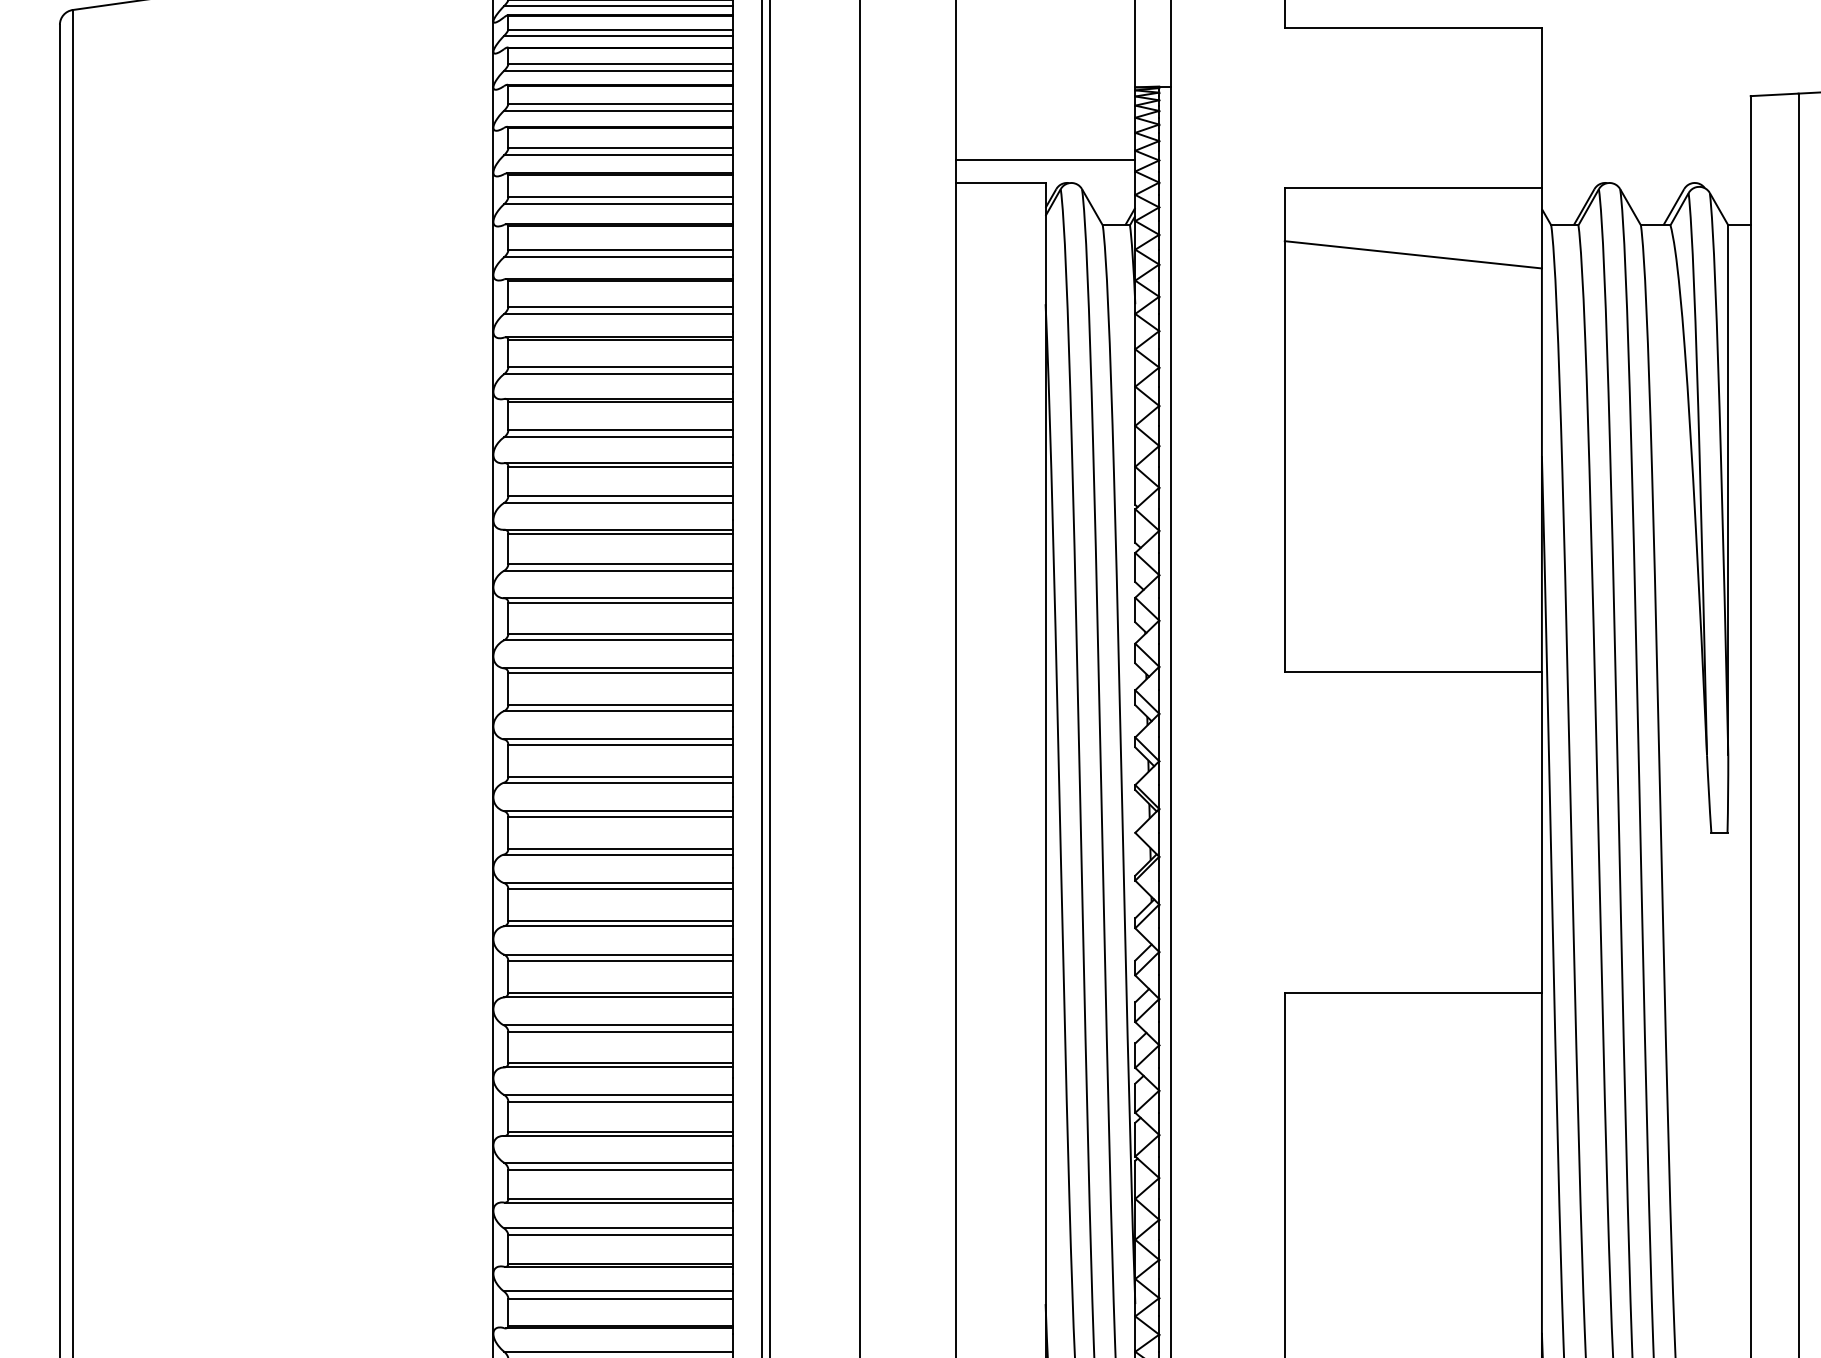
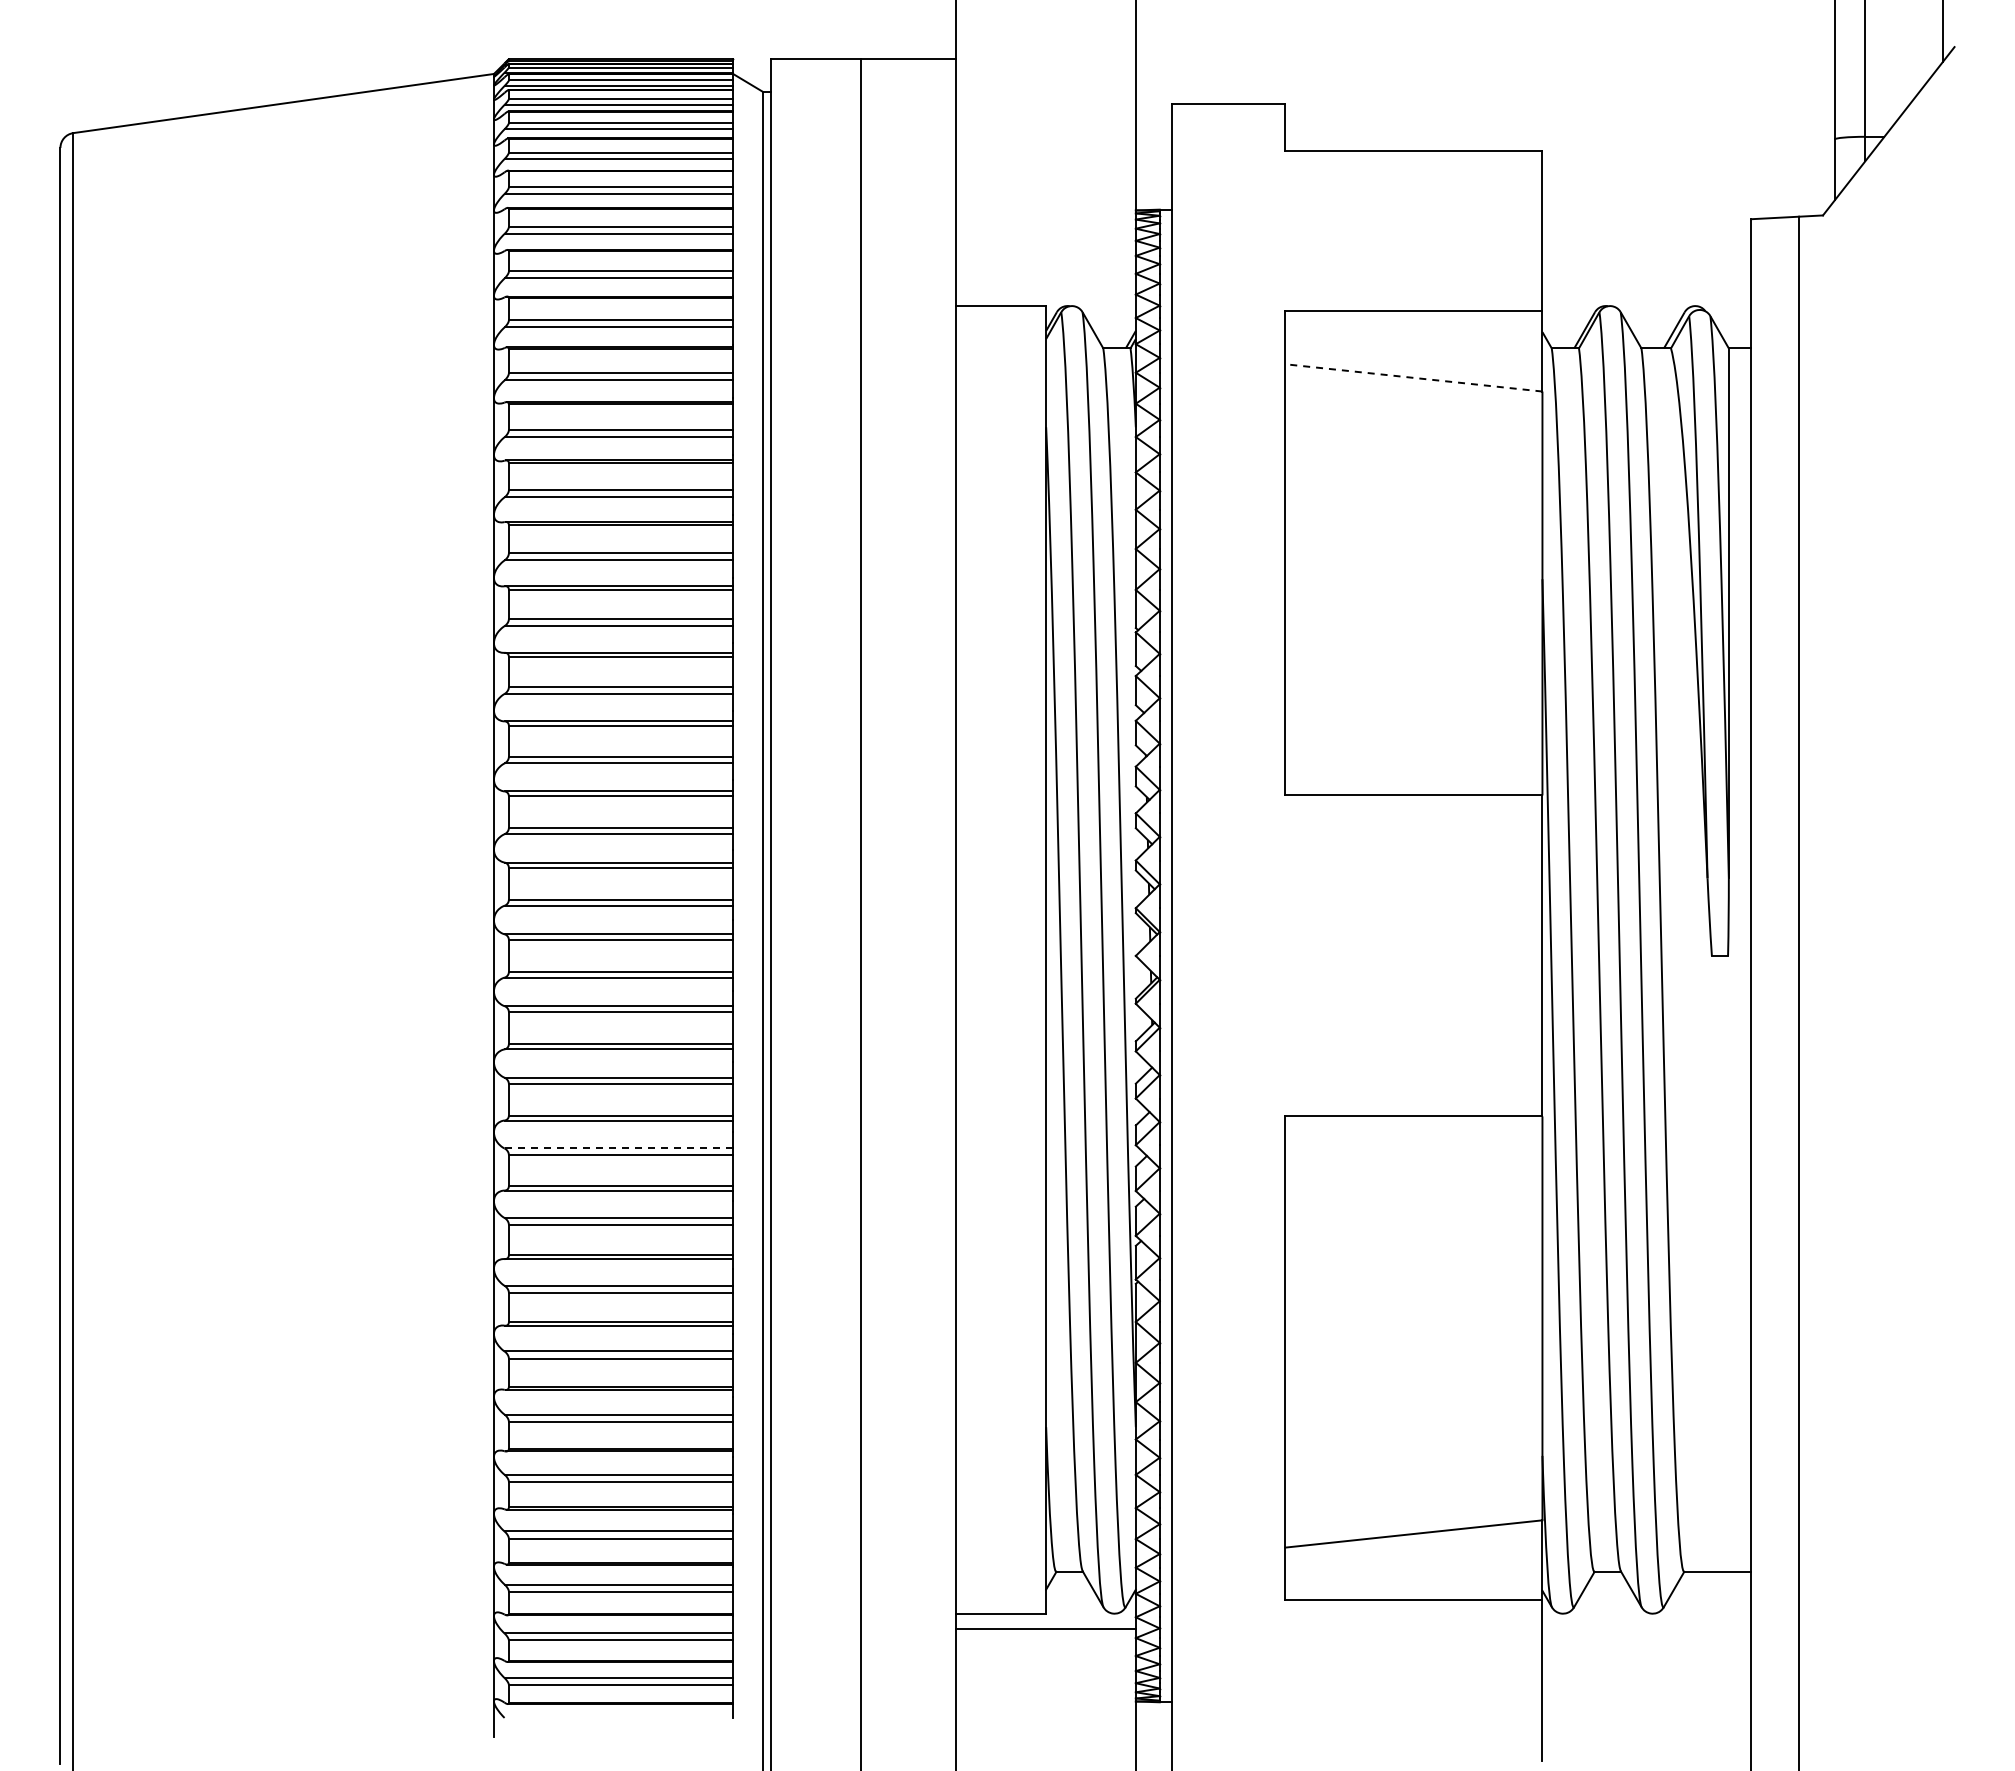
line: (1044, 160) -> (1045, 283), removed
line: (1412, 254) -> (1413, 377), solid -> dashed
line: (617, 1025) -> (618, 1148), solid -> dashed

